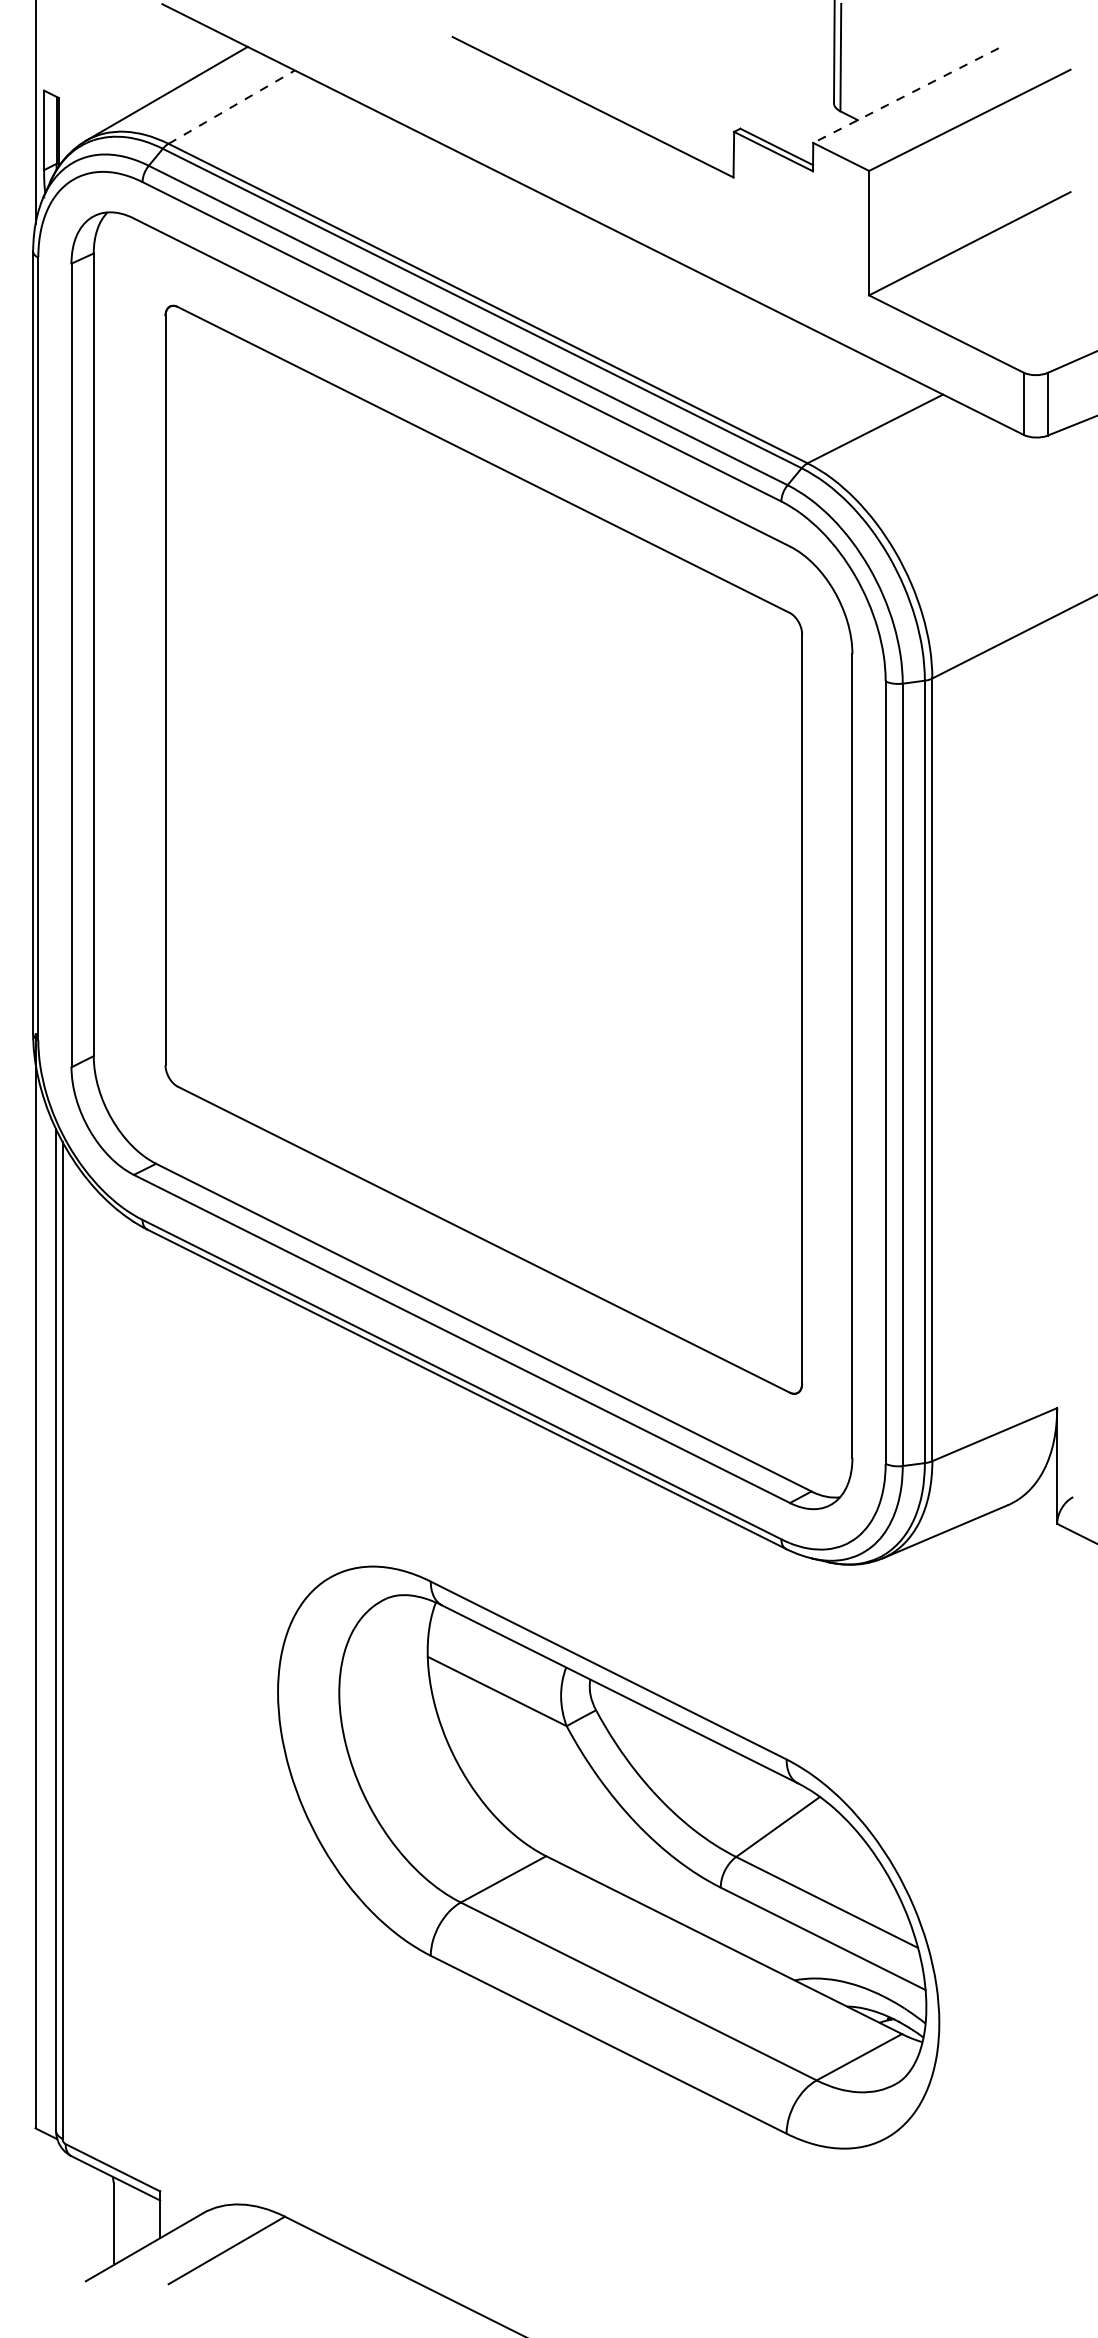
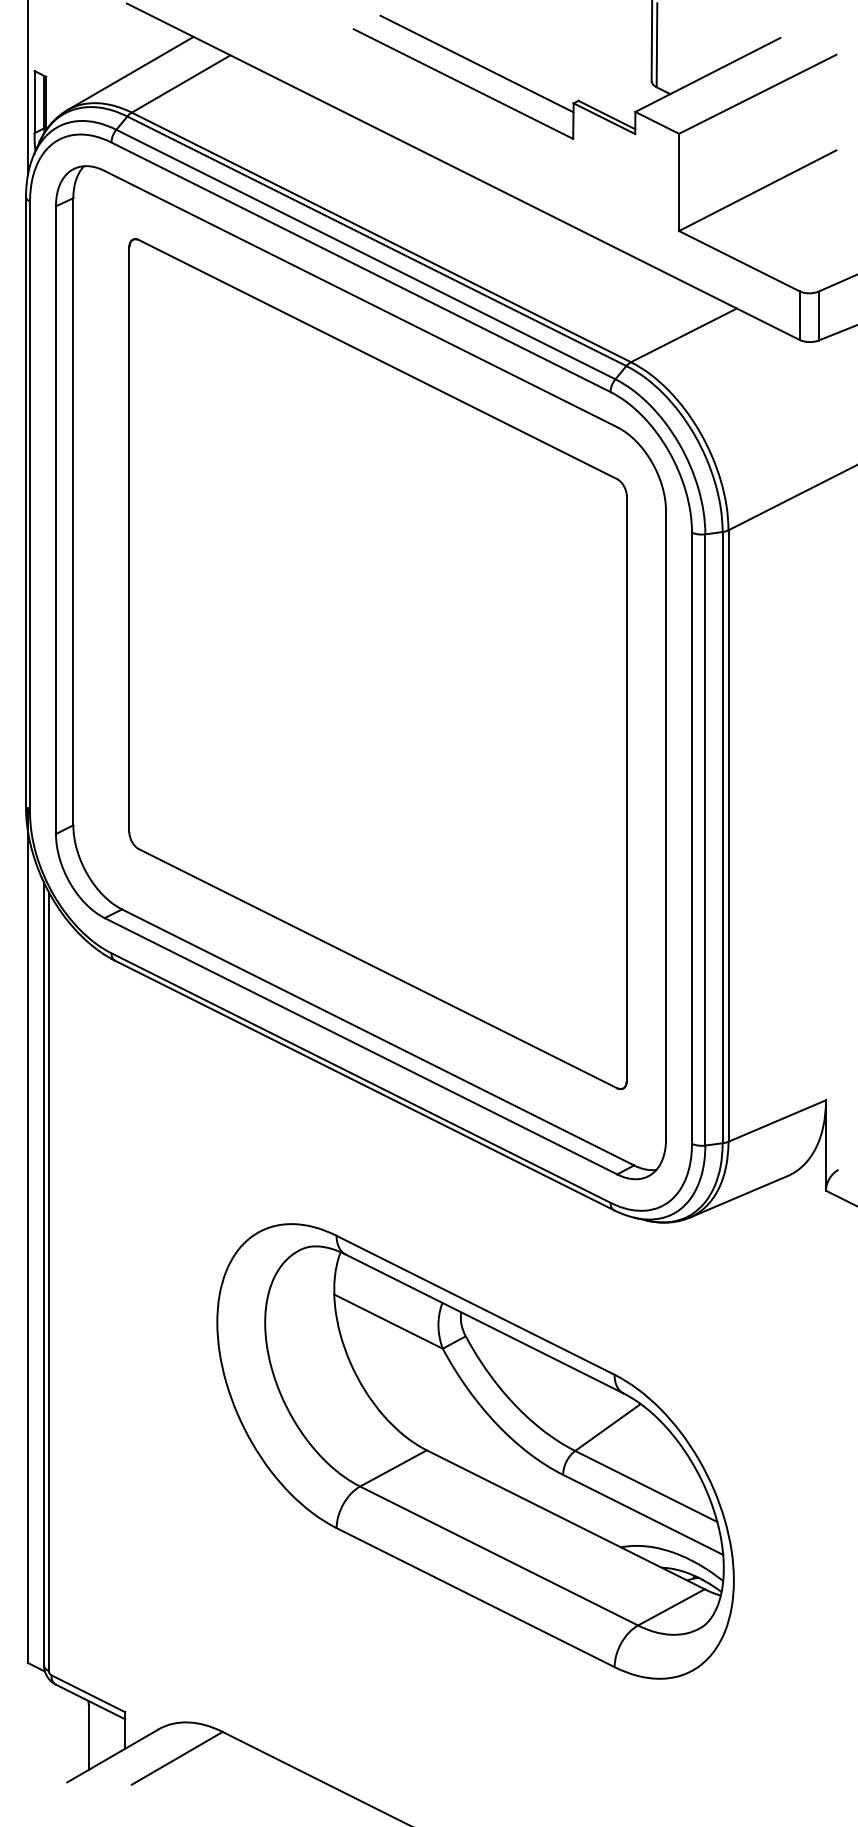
line: (610, 81) -> (477, 63), added
line: (905, 95) -> (707, 74), dashed -> solid
line: (232, 106) -> (181, 83), dashed -> solid

